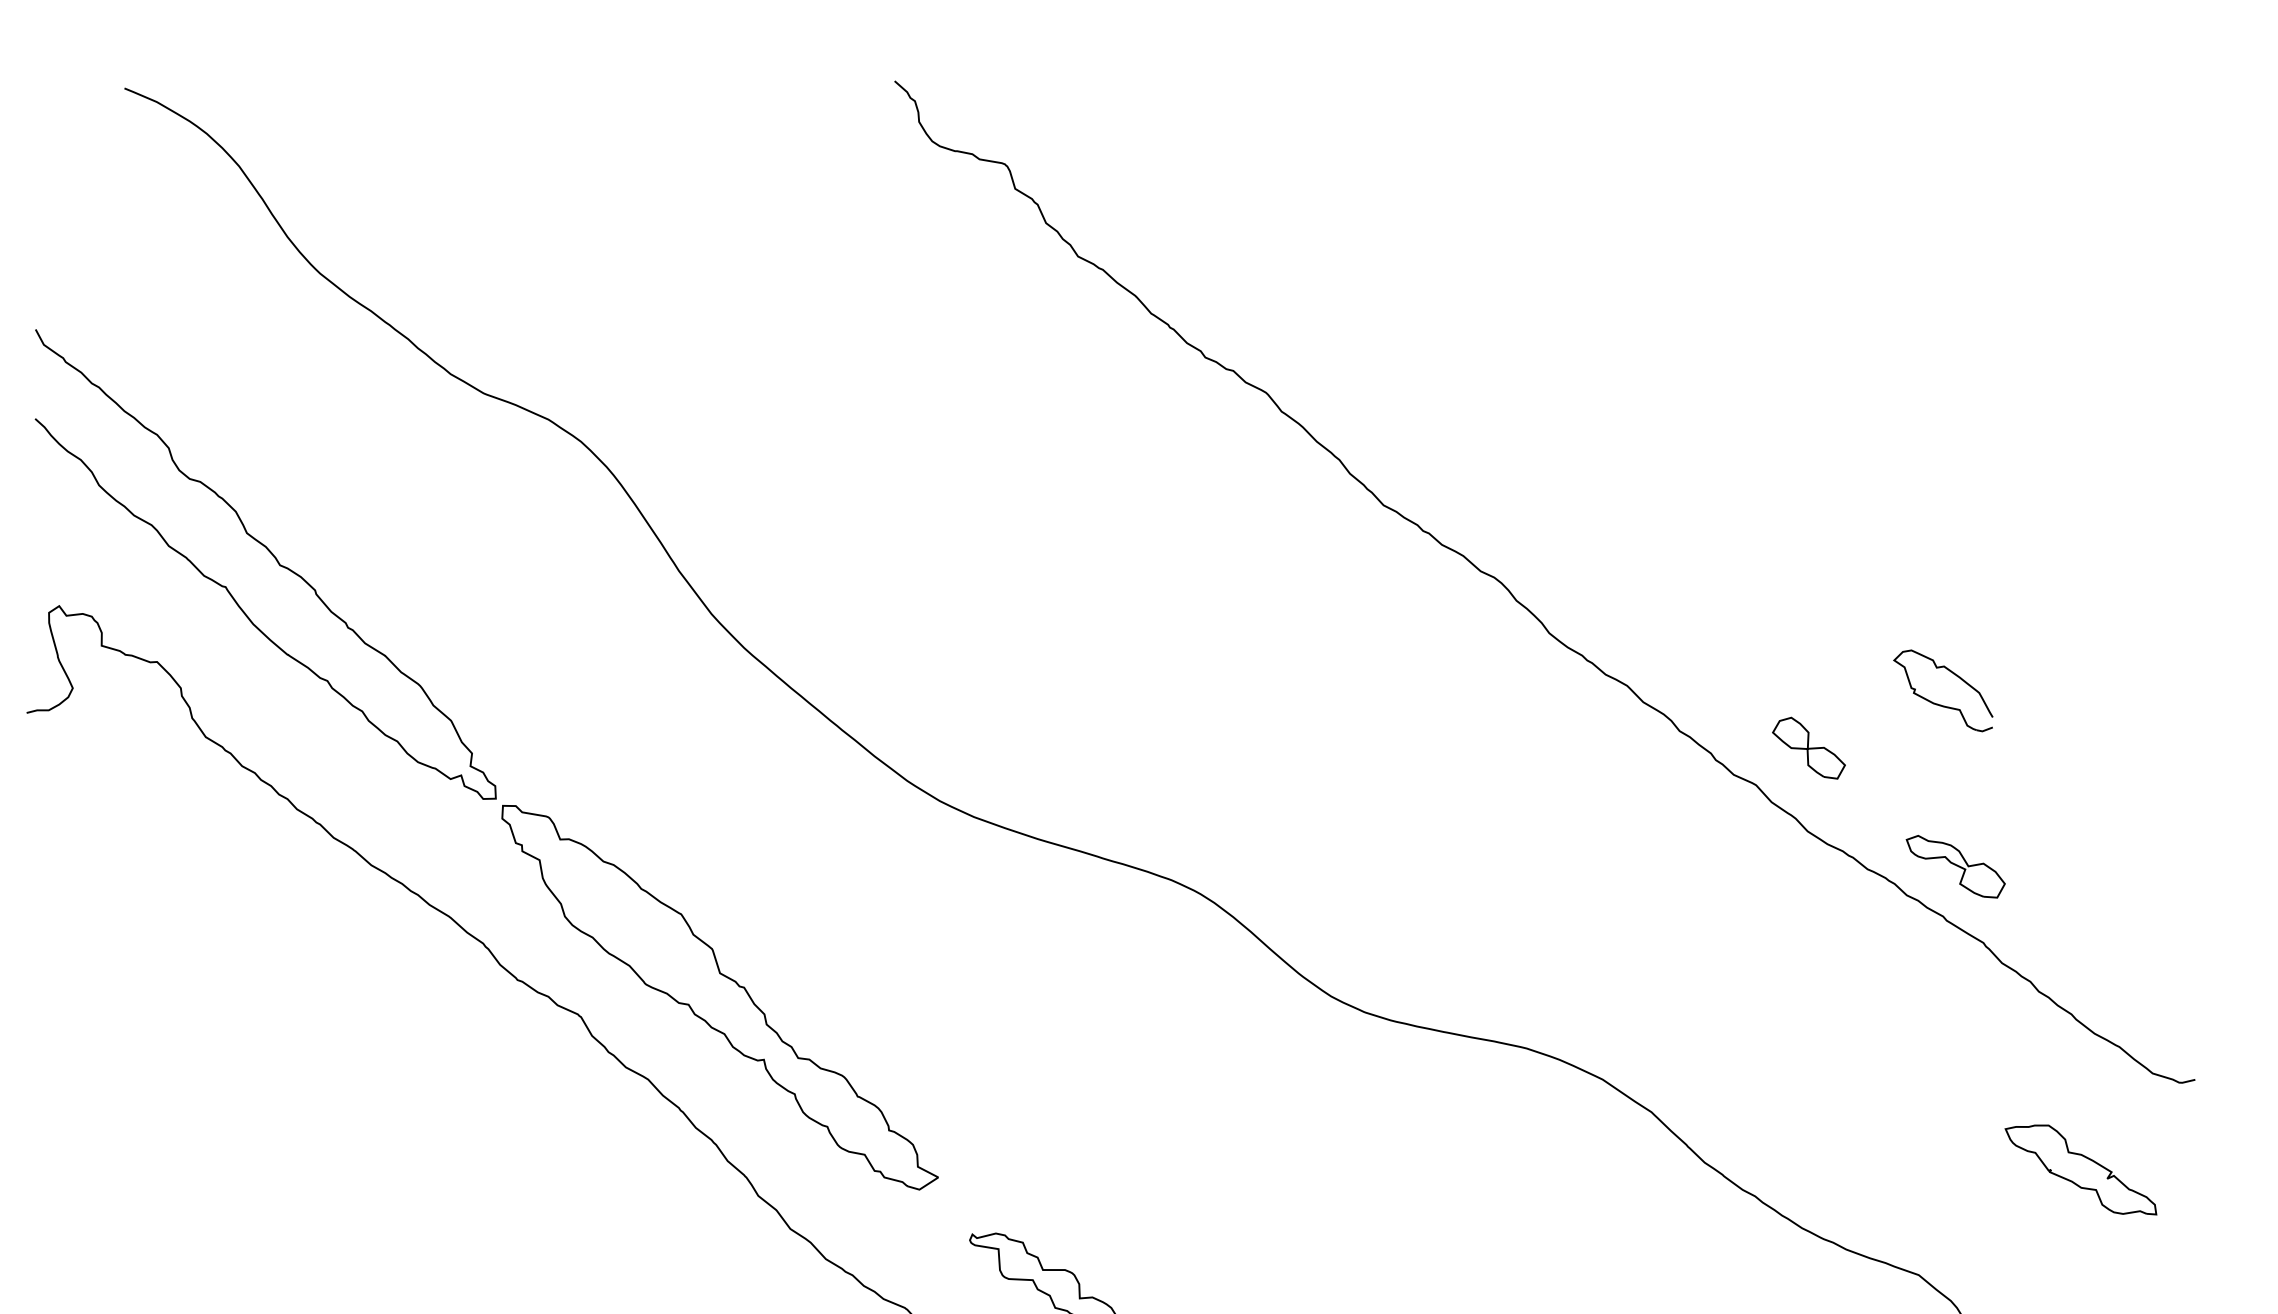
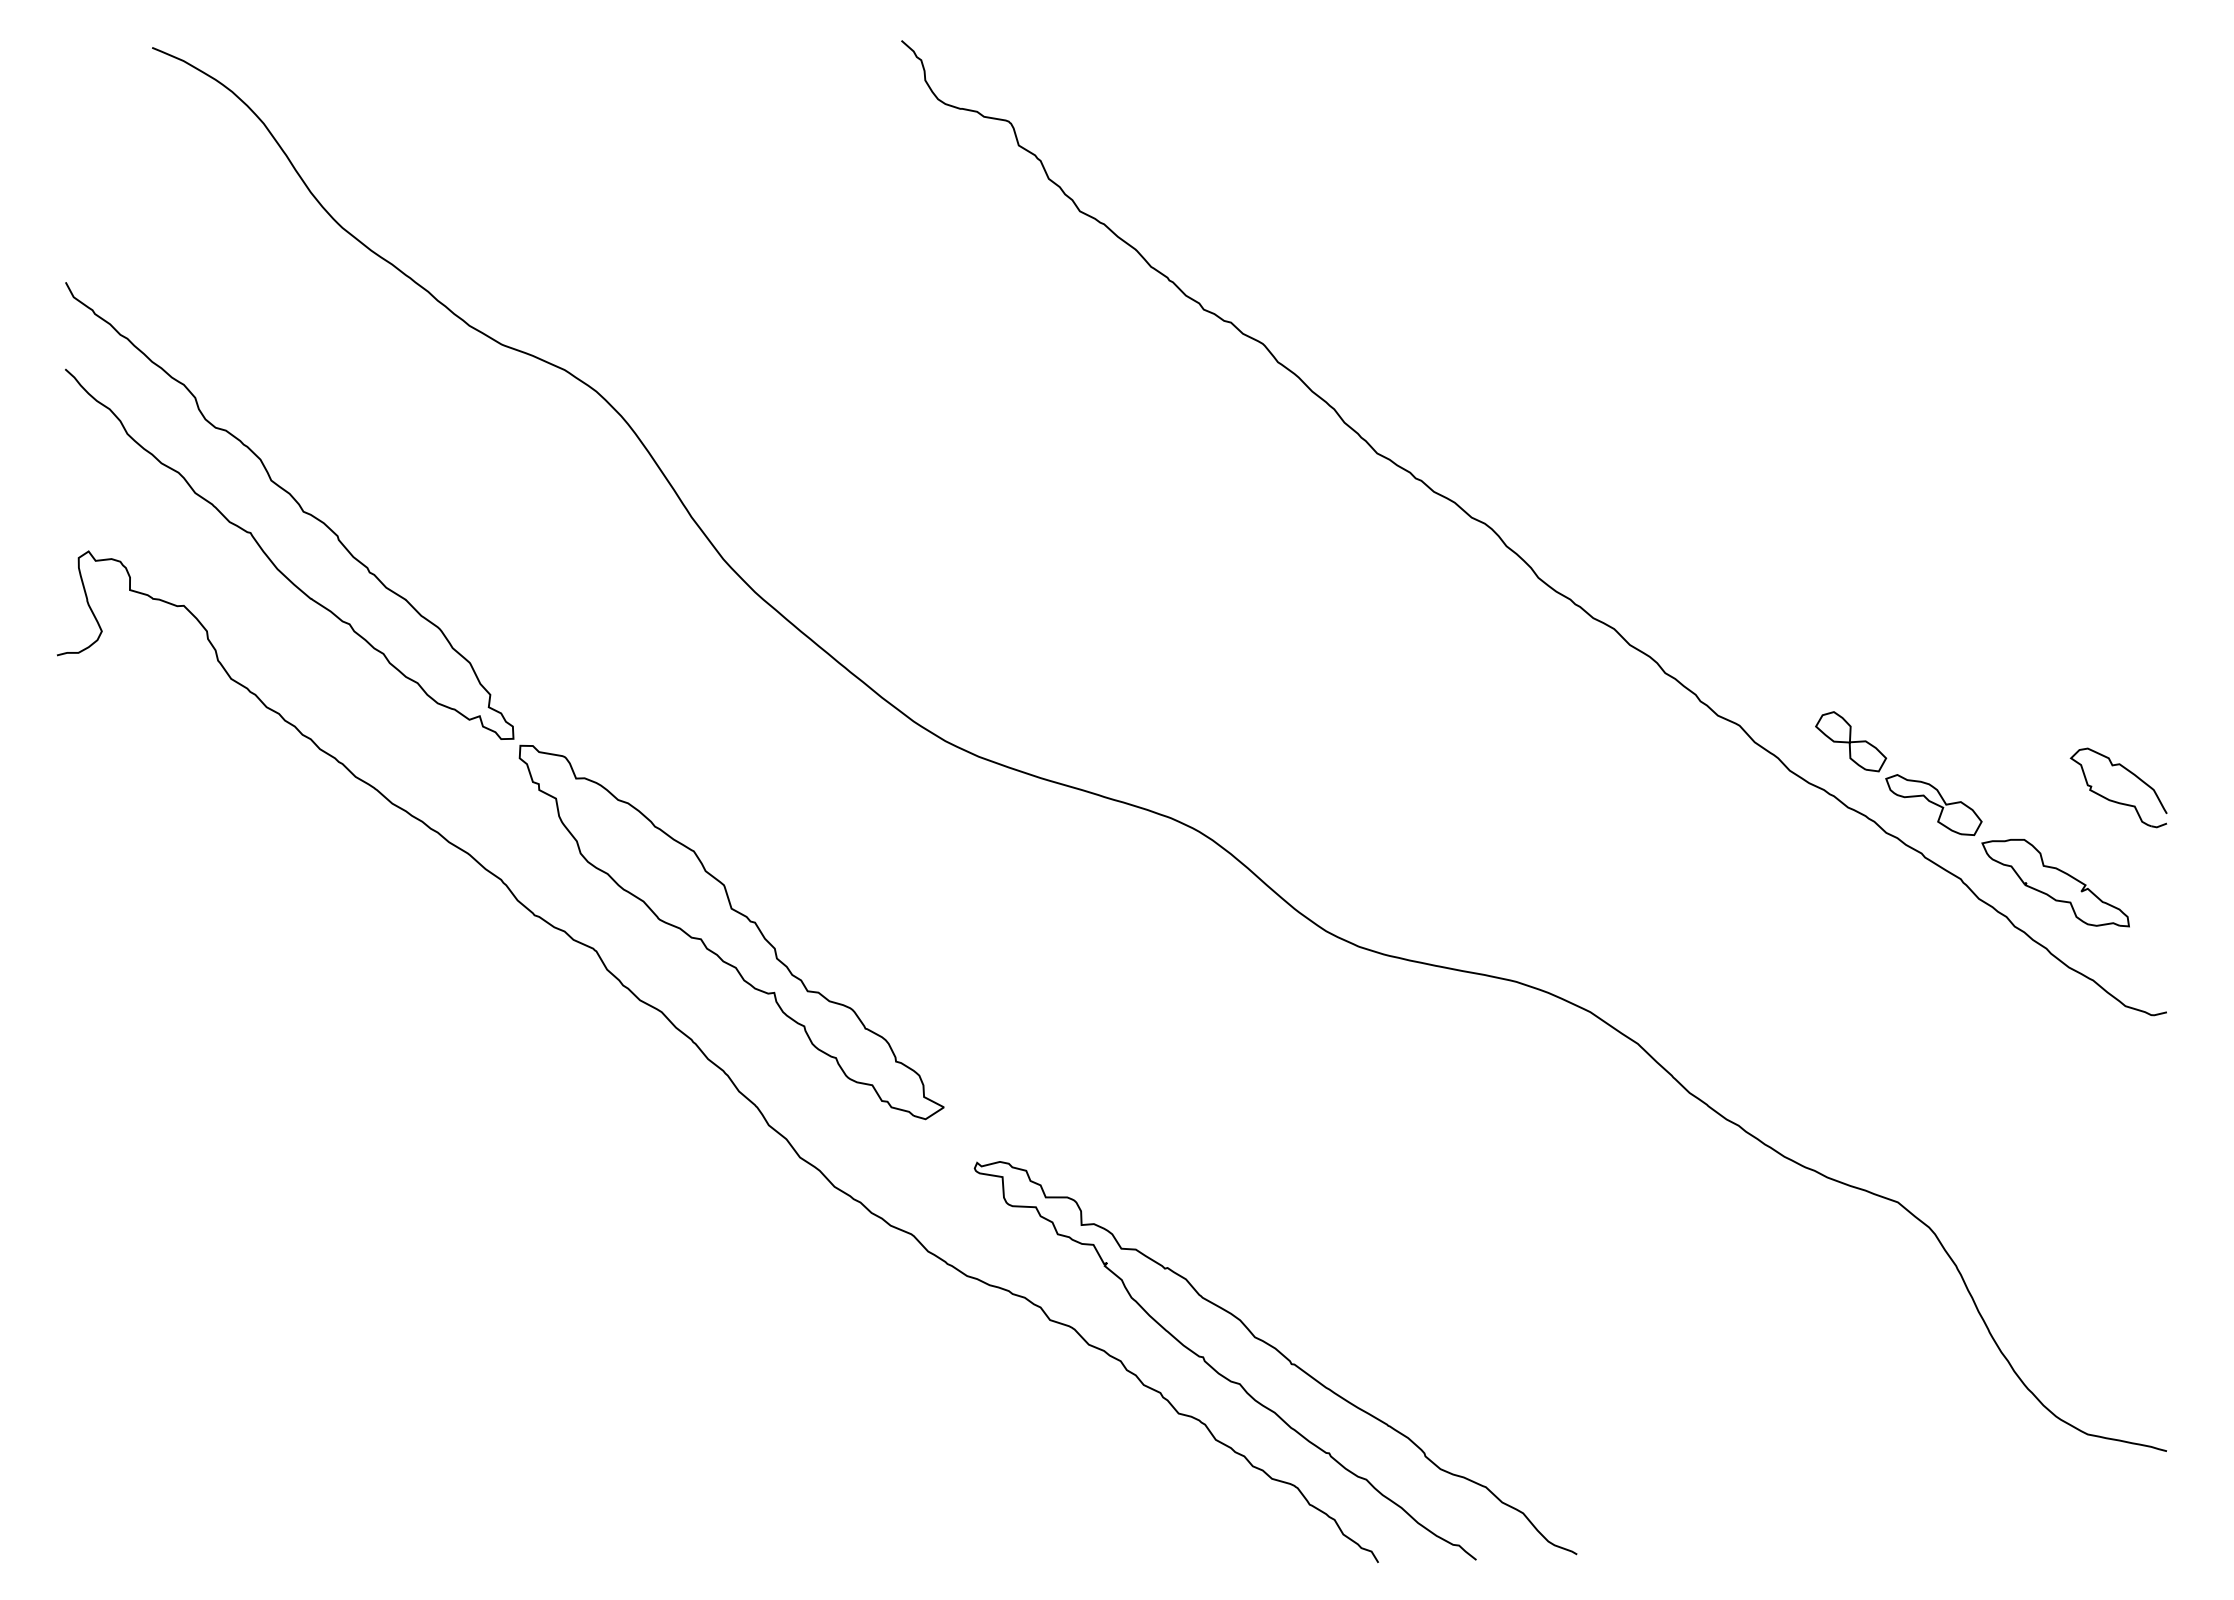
part: (1938, 703) -> (2114, 800), moved
part: (1809, 747) -> (1851, 741), moved
part: (2080, 1170) -> (2055, 883), moved

